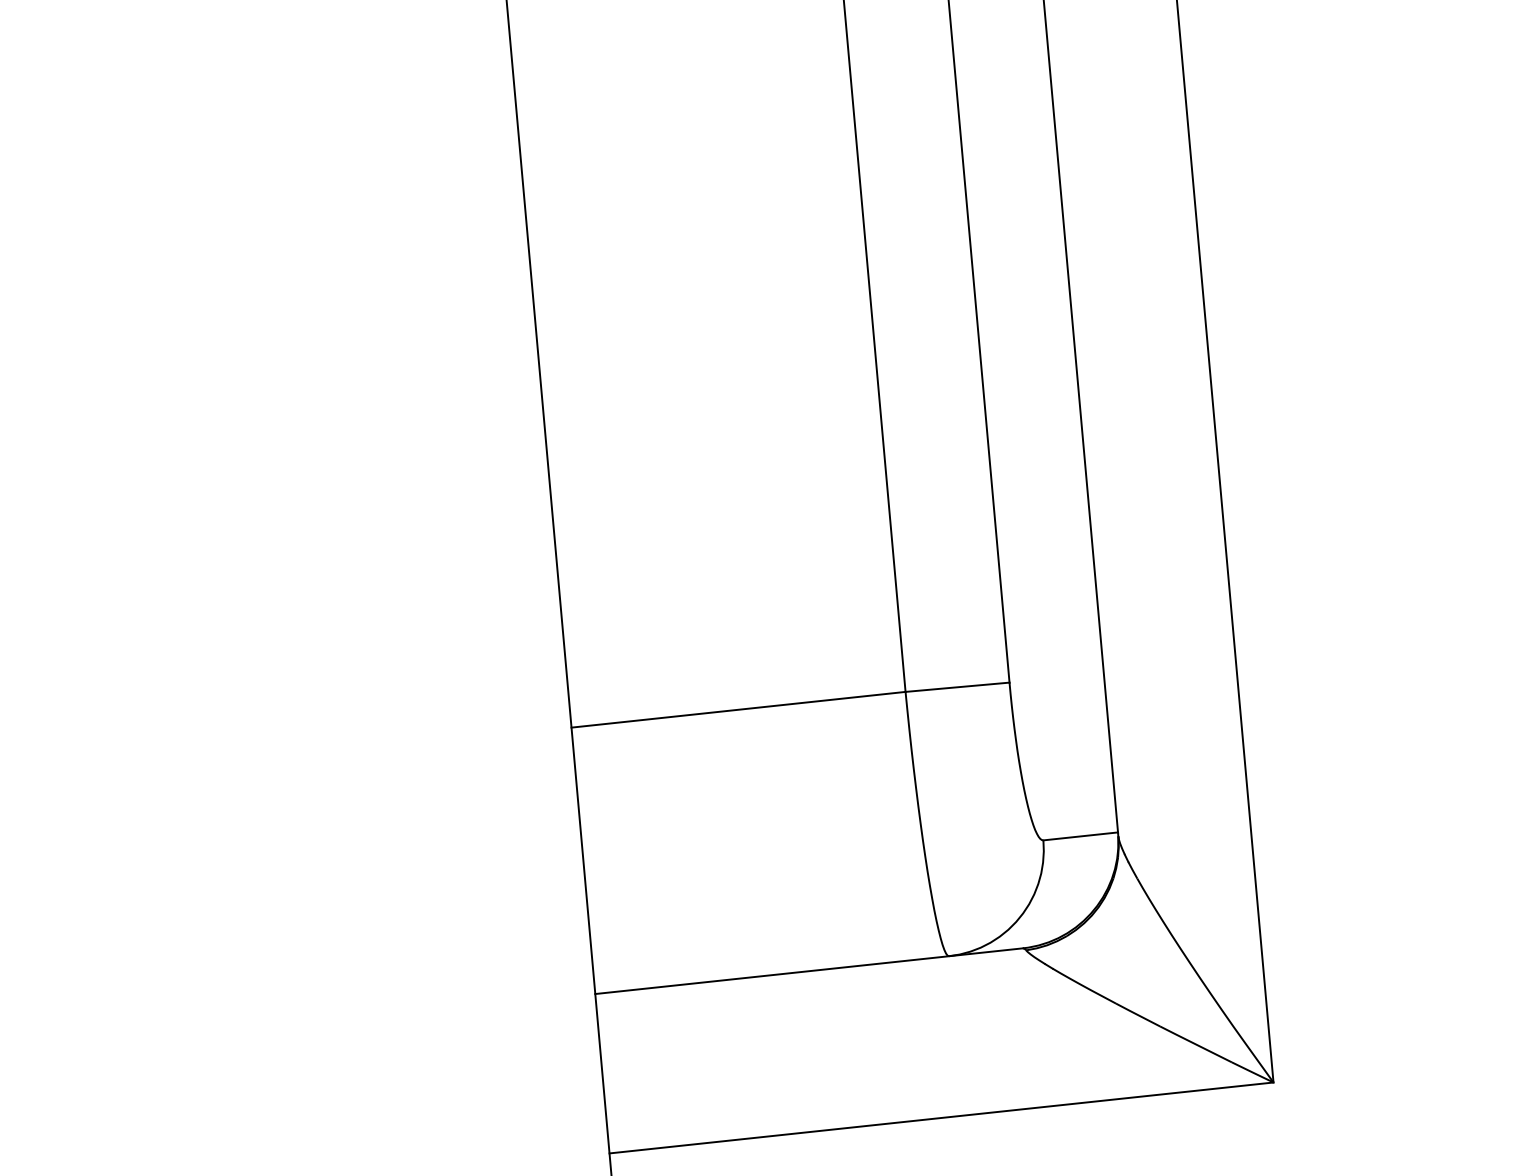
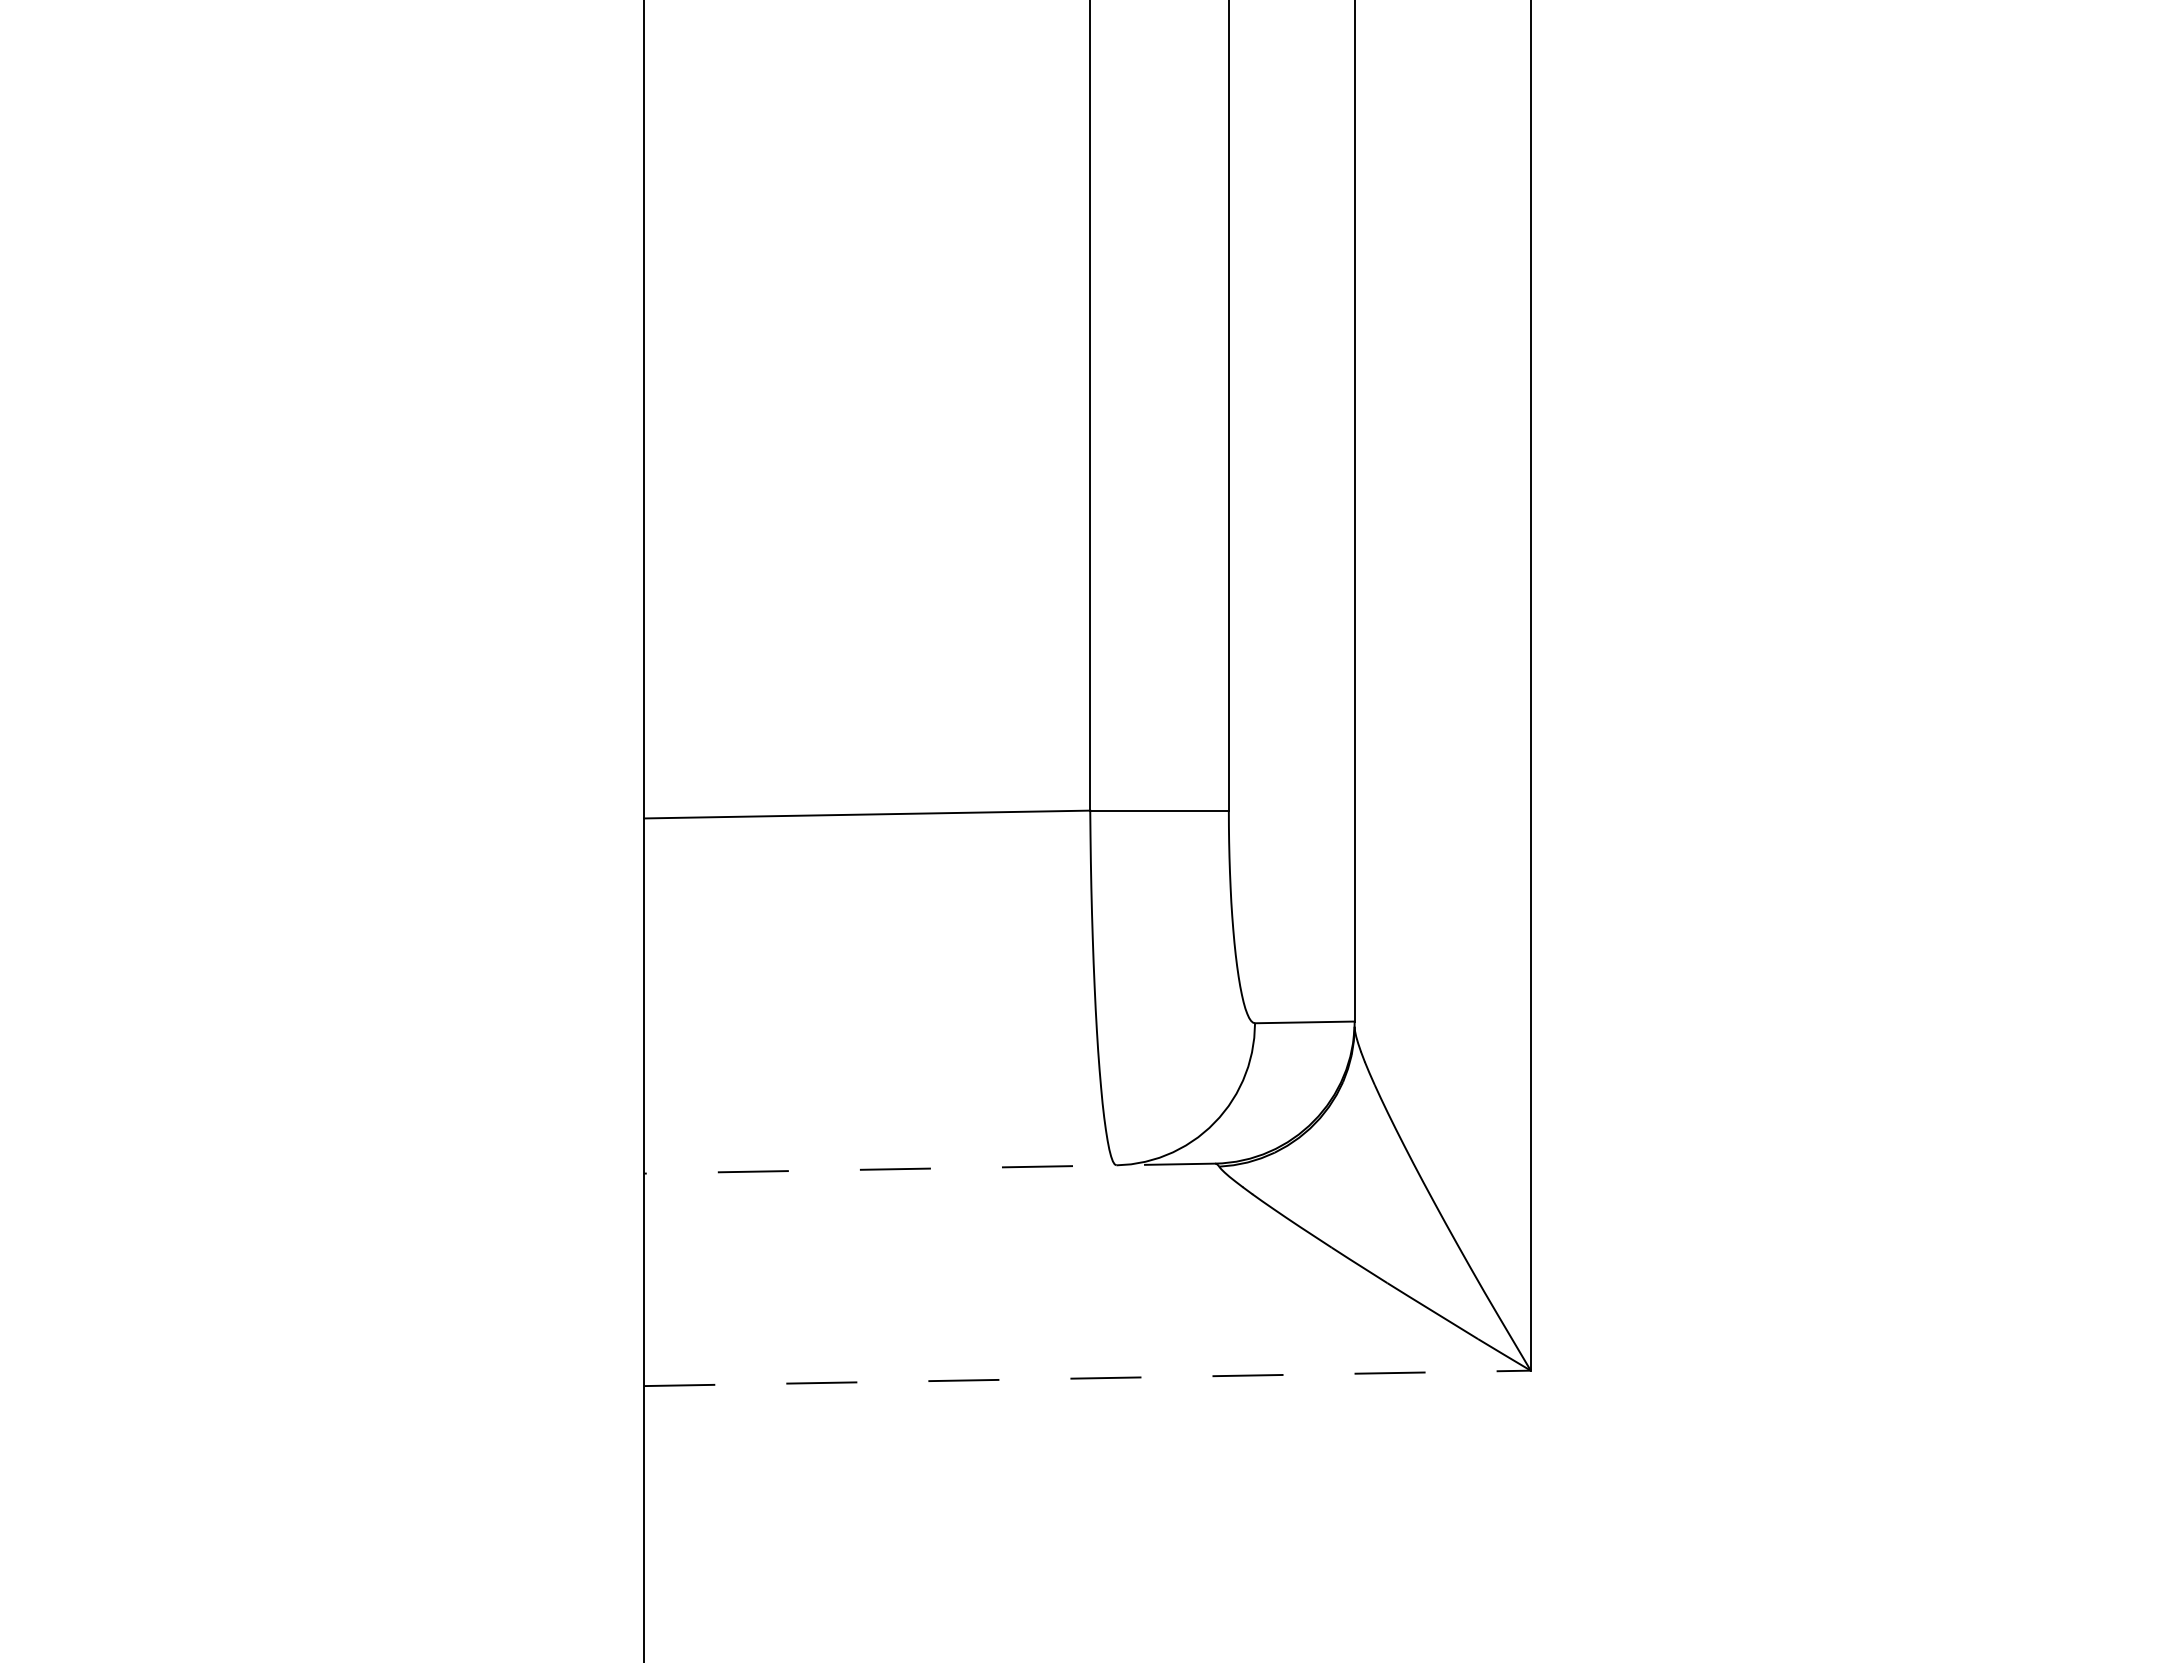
line: (808, 971) -> (929, 1168), solid -> dashed
line: (942, 1117) -> (1088, 1378), solid -> dashed

